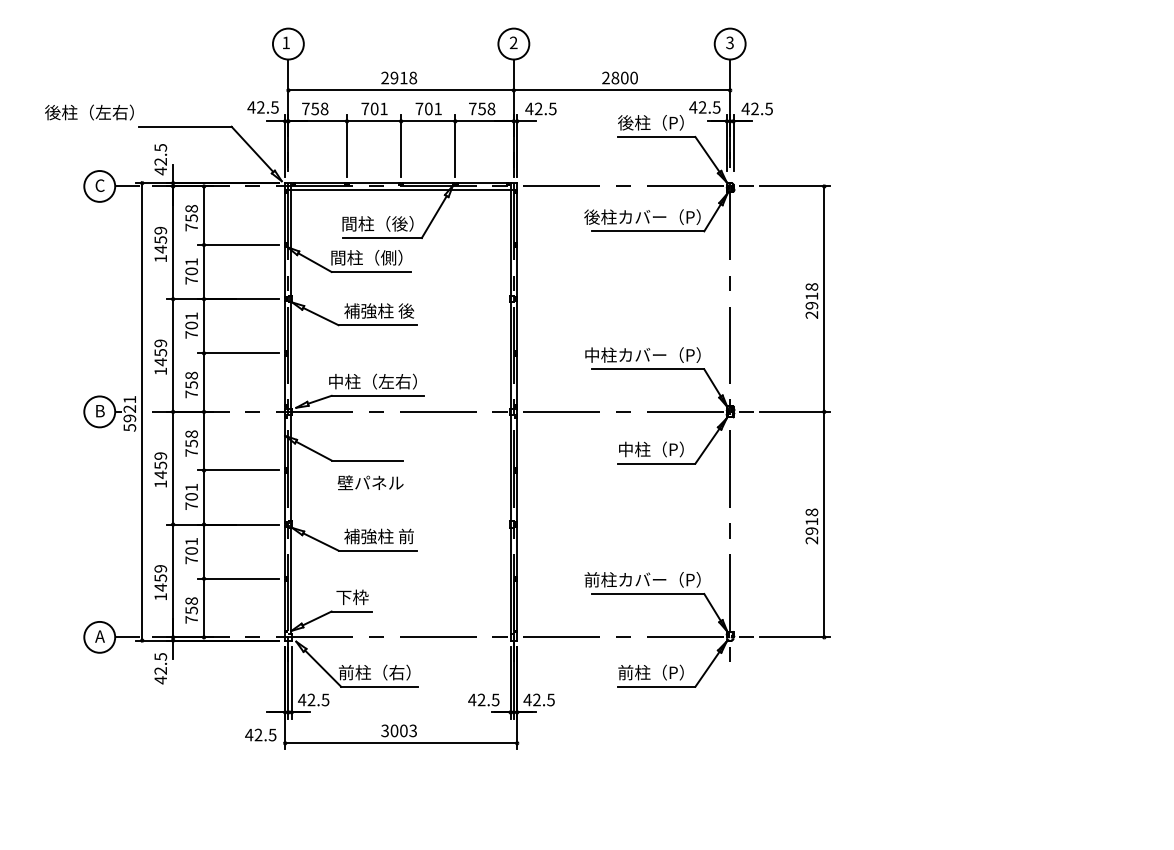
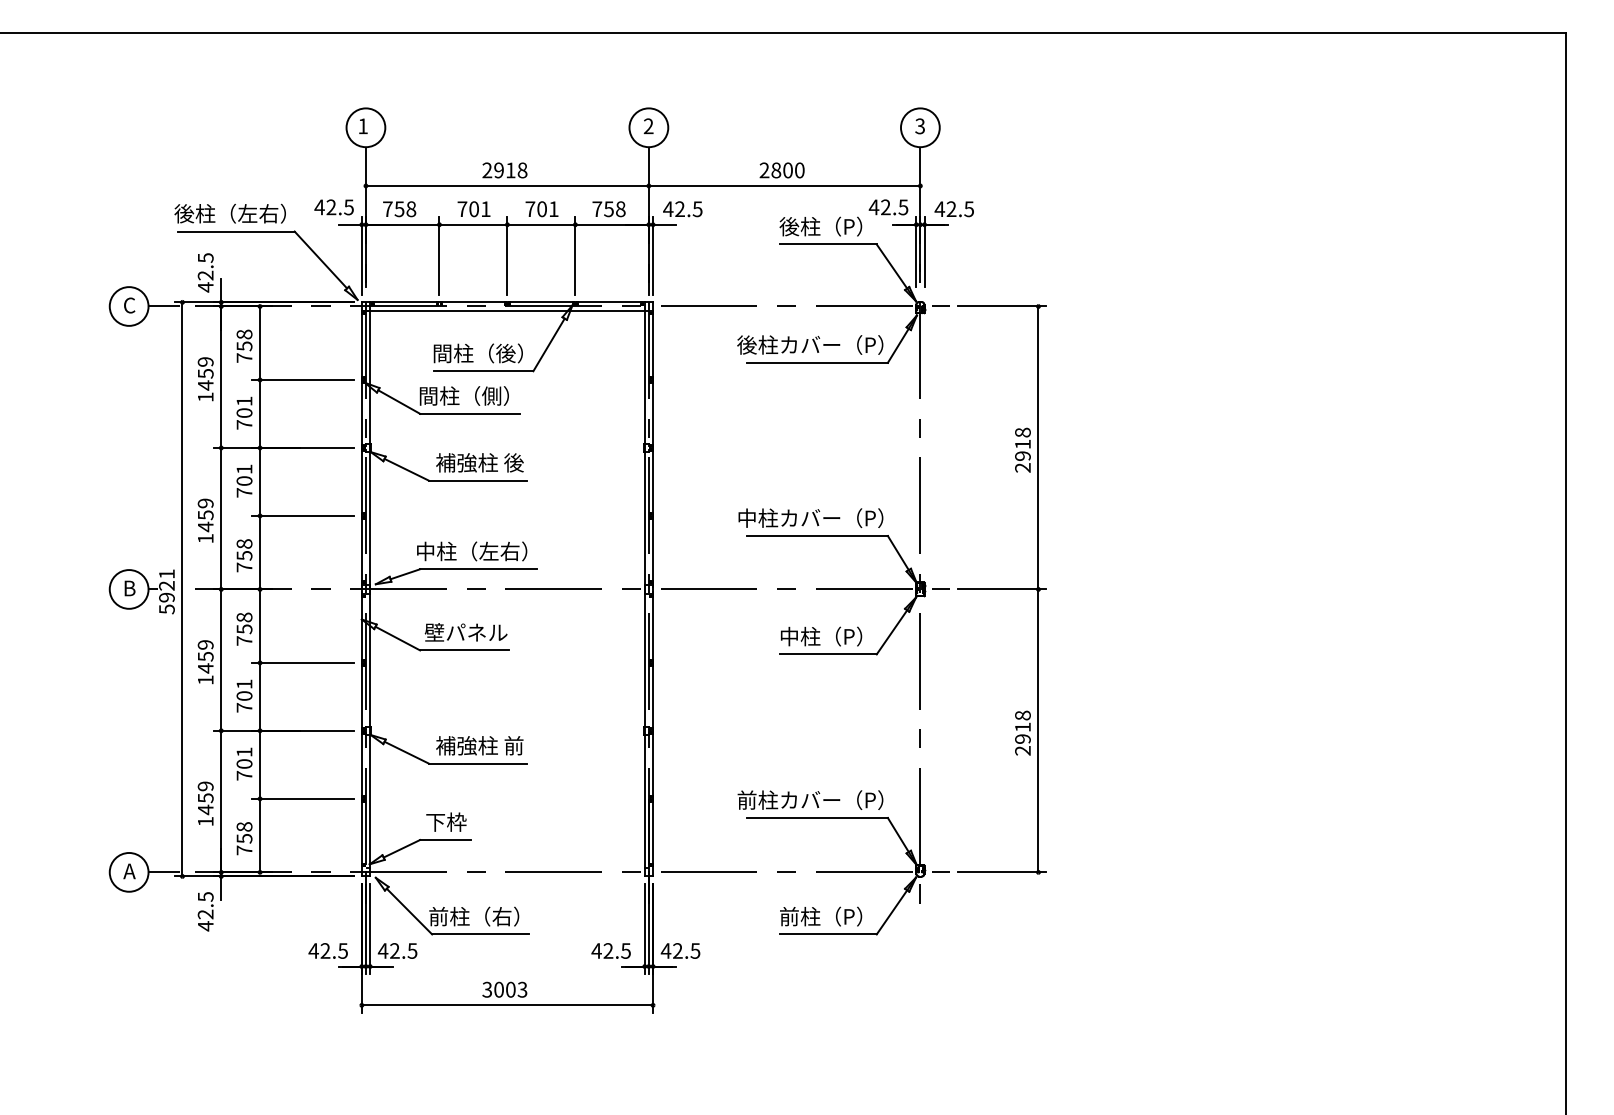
text: (88, 112) -> (229, 213), moved
text: (370, 482) -> (465, 632), moved
text: (260, 734) -> (327, 950), moved

